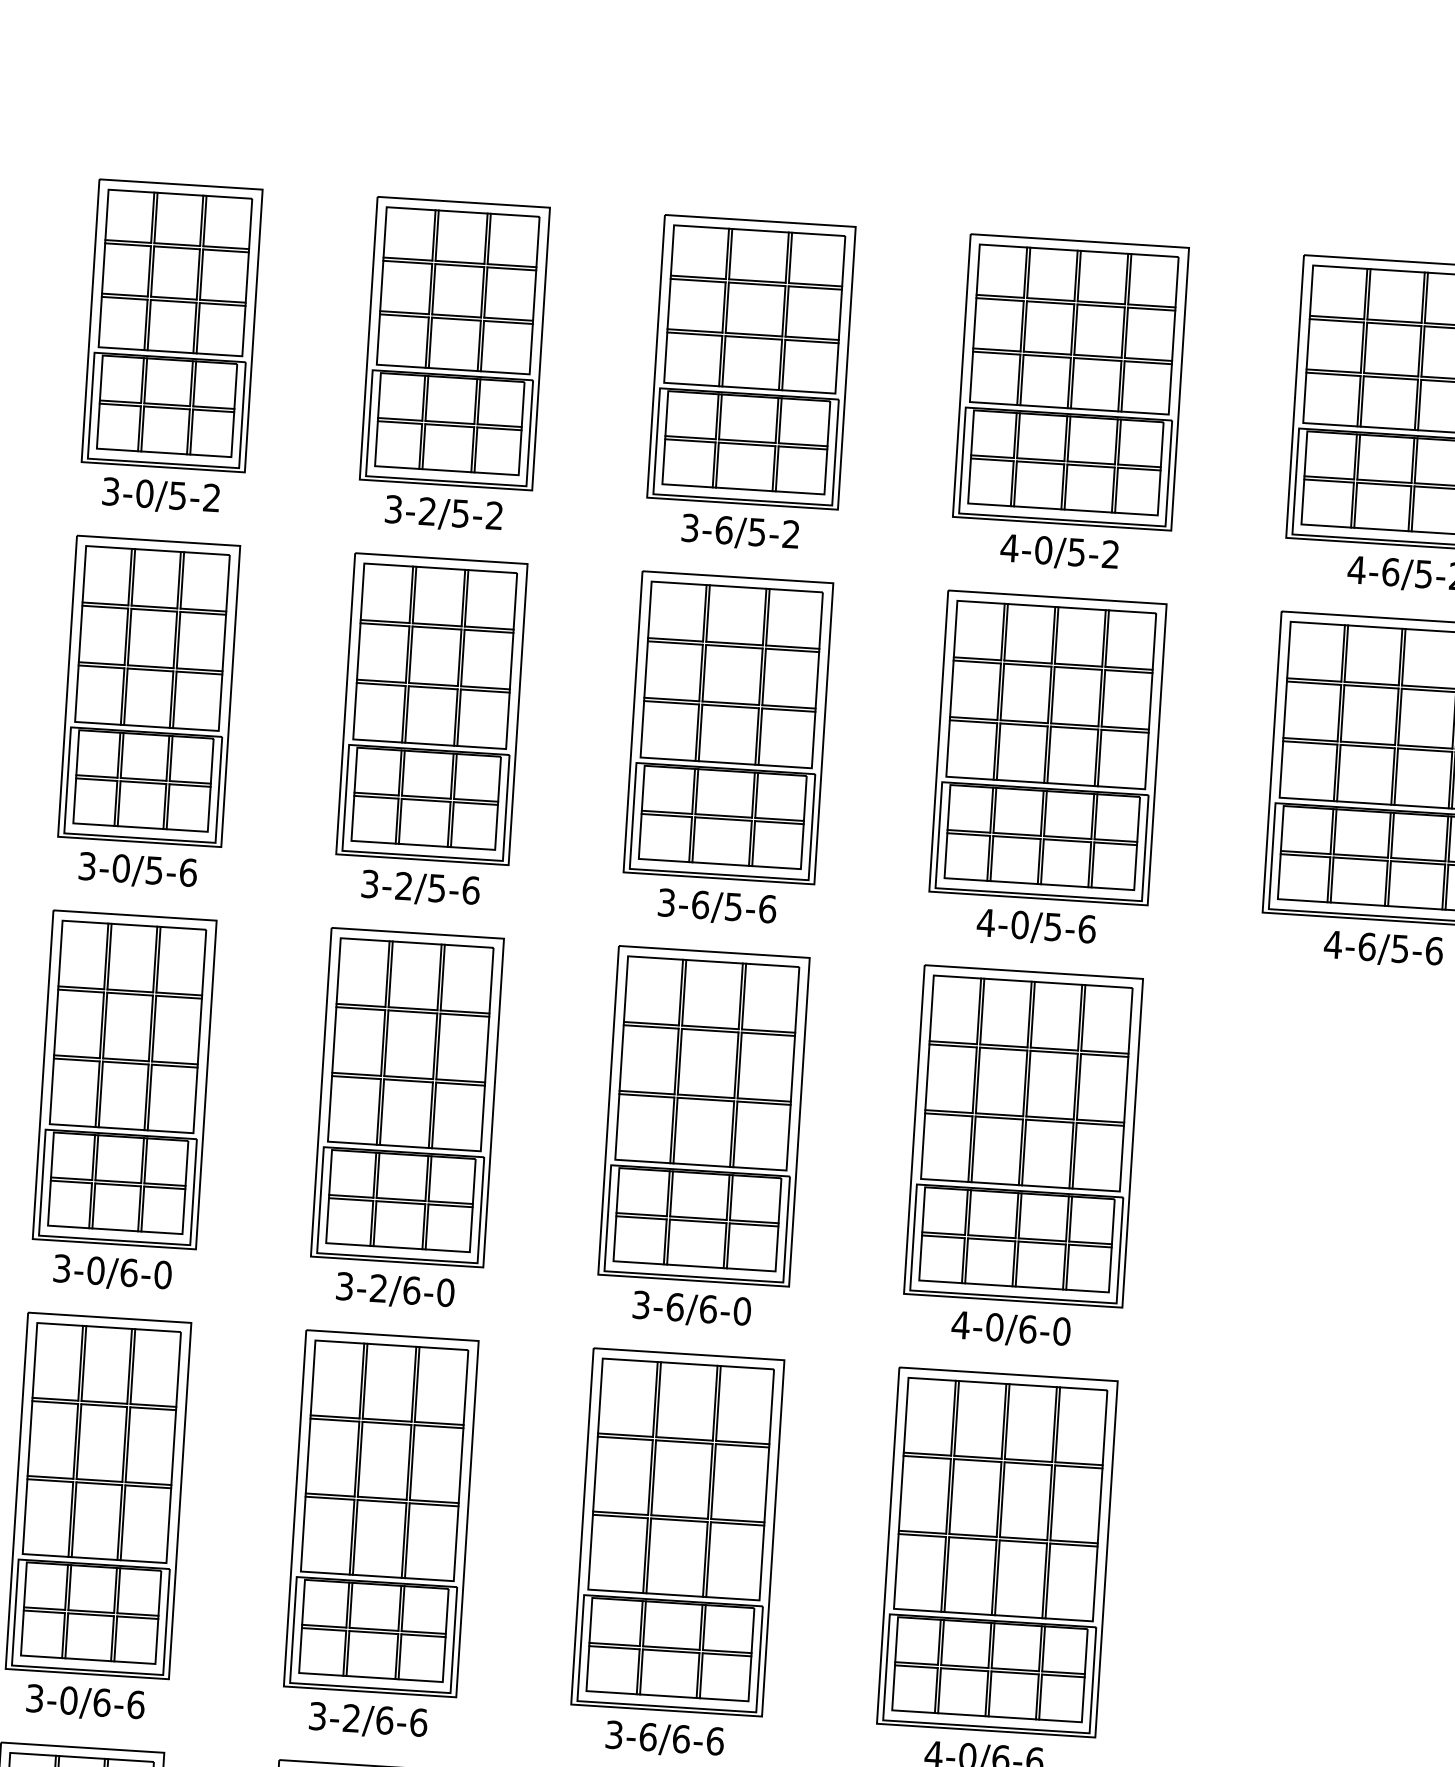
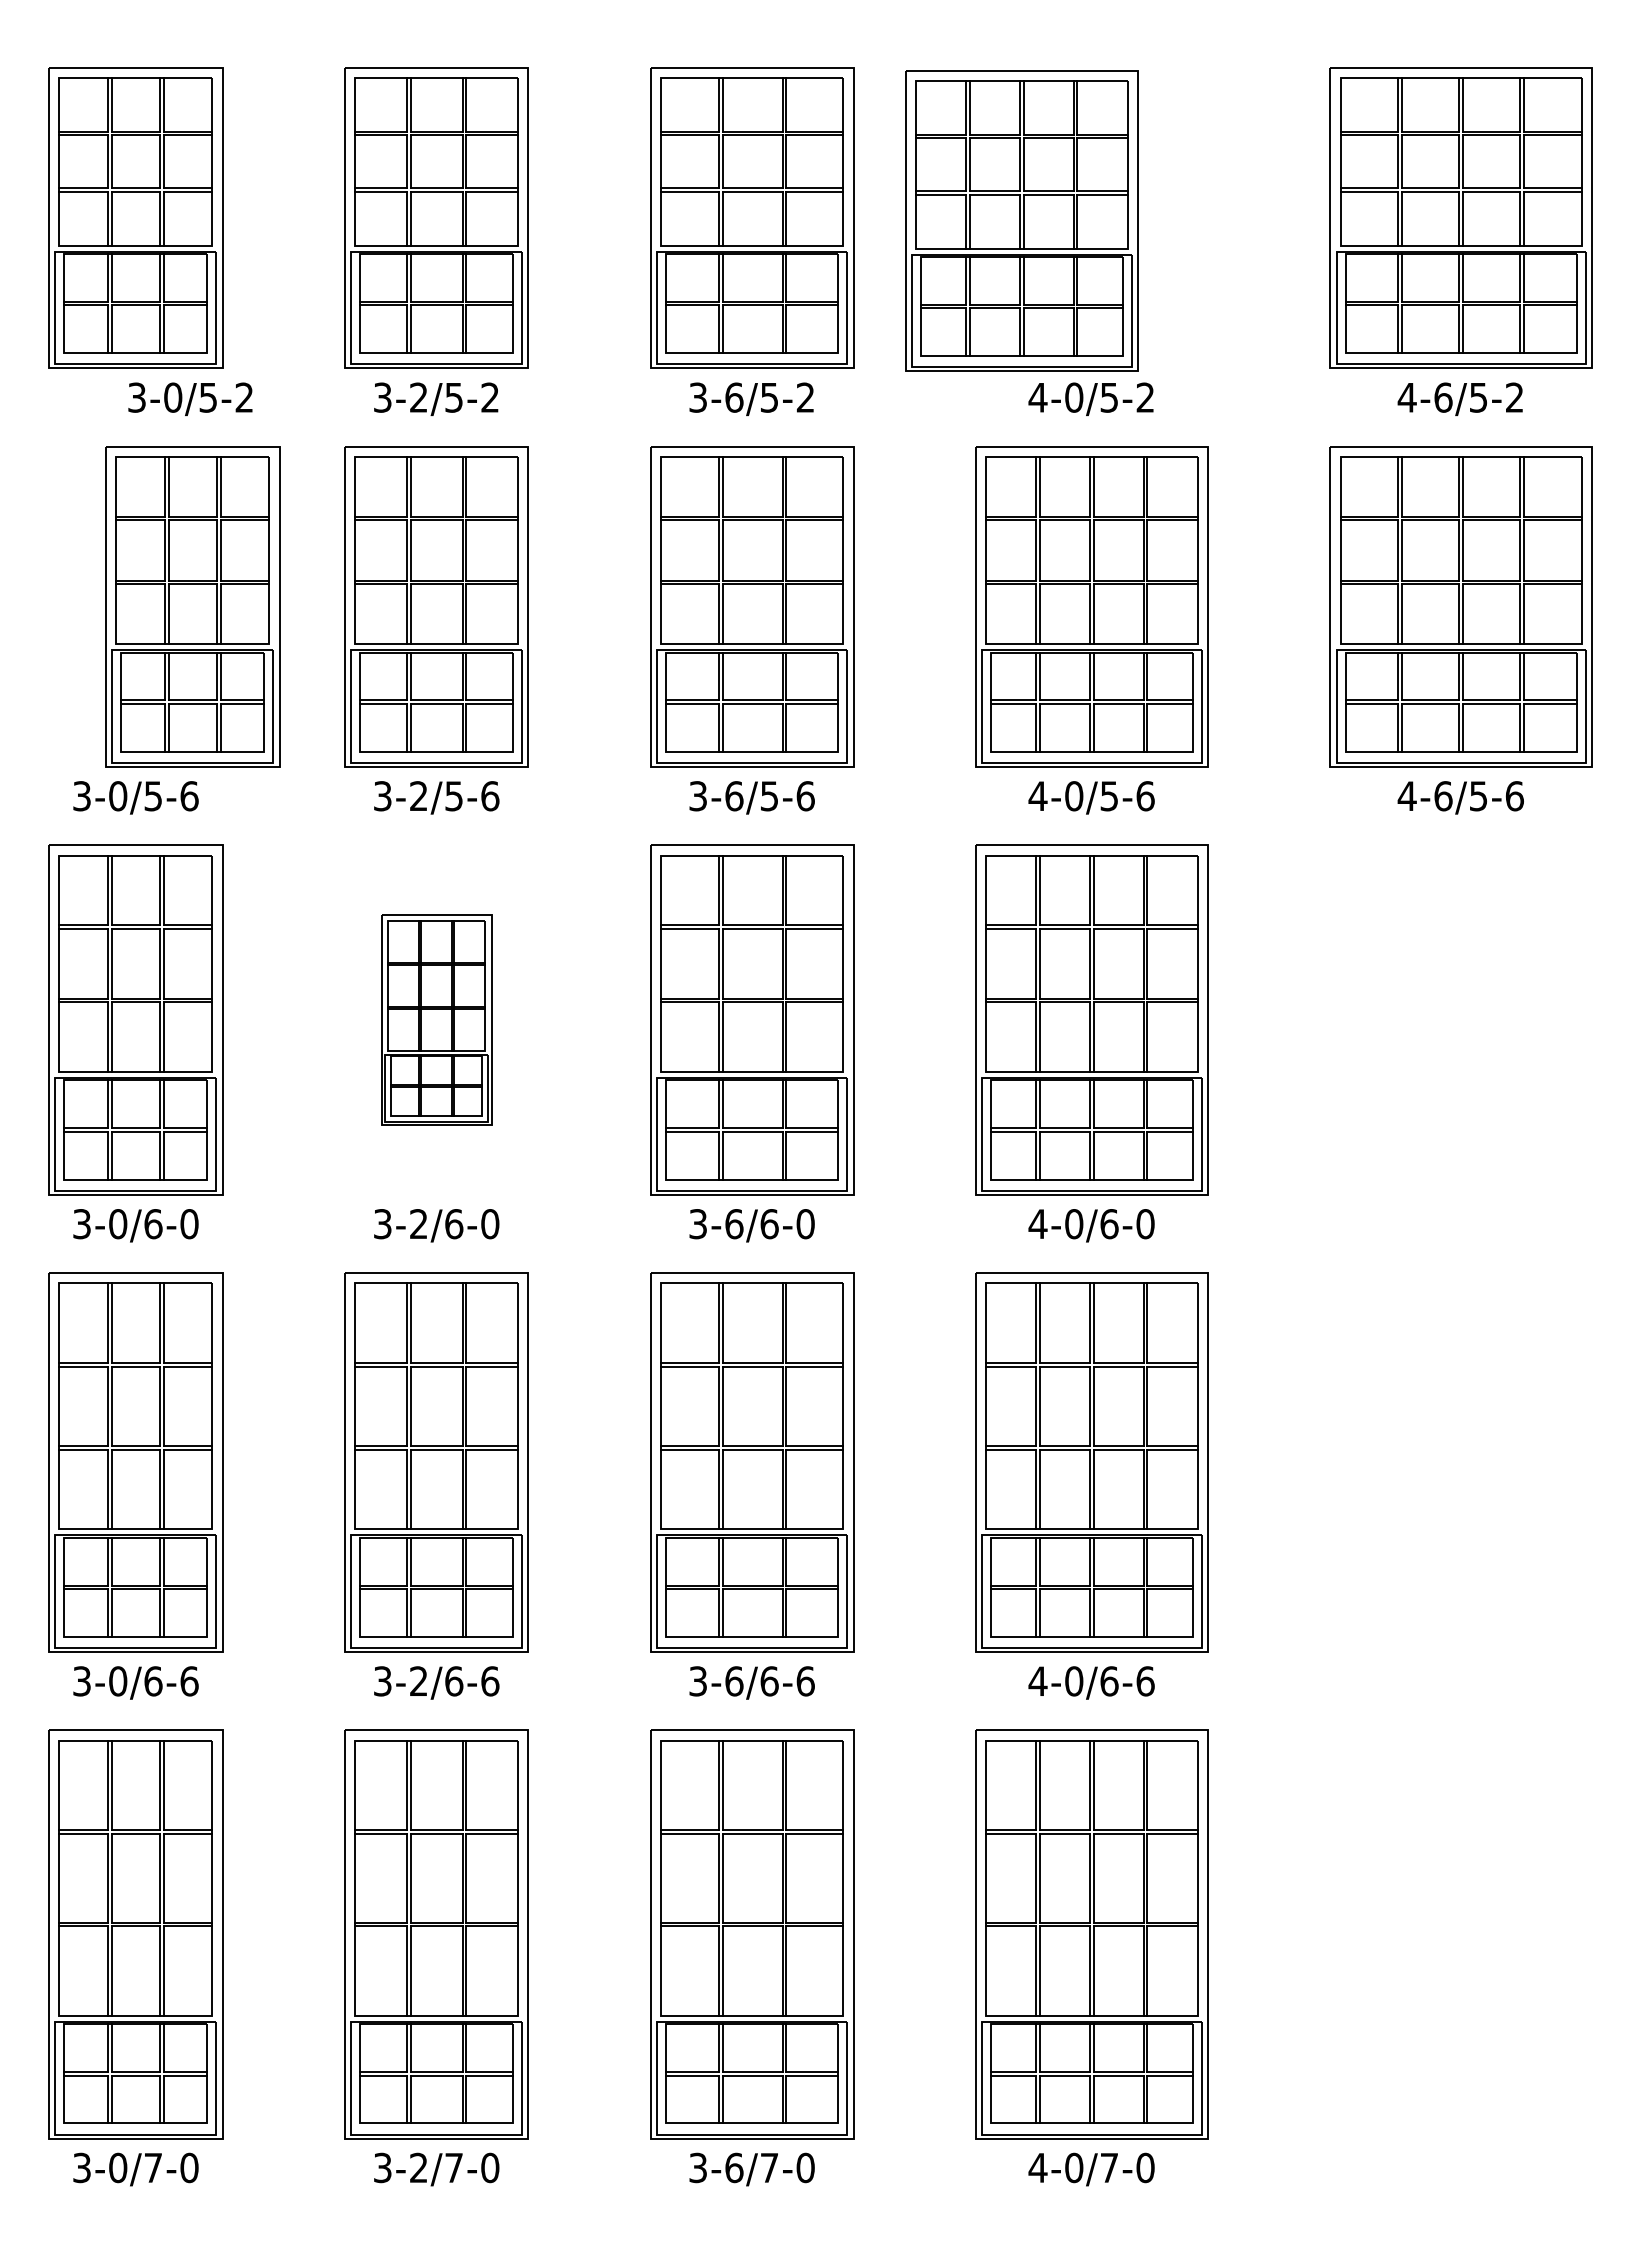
part: (1070, 381) -> (1021, 220), moved
text: (161, 495) -> (190, 398), moved
part: (148, 691) -> (192, 606), moved
part: (407, 1097) -> (436, 1019), size x0.6

